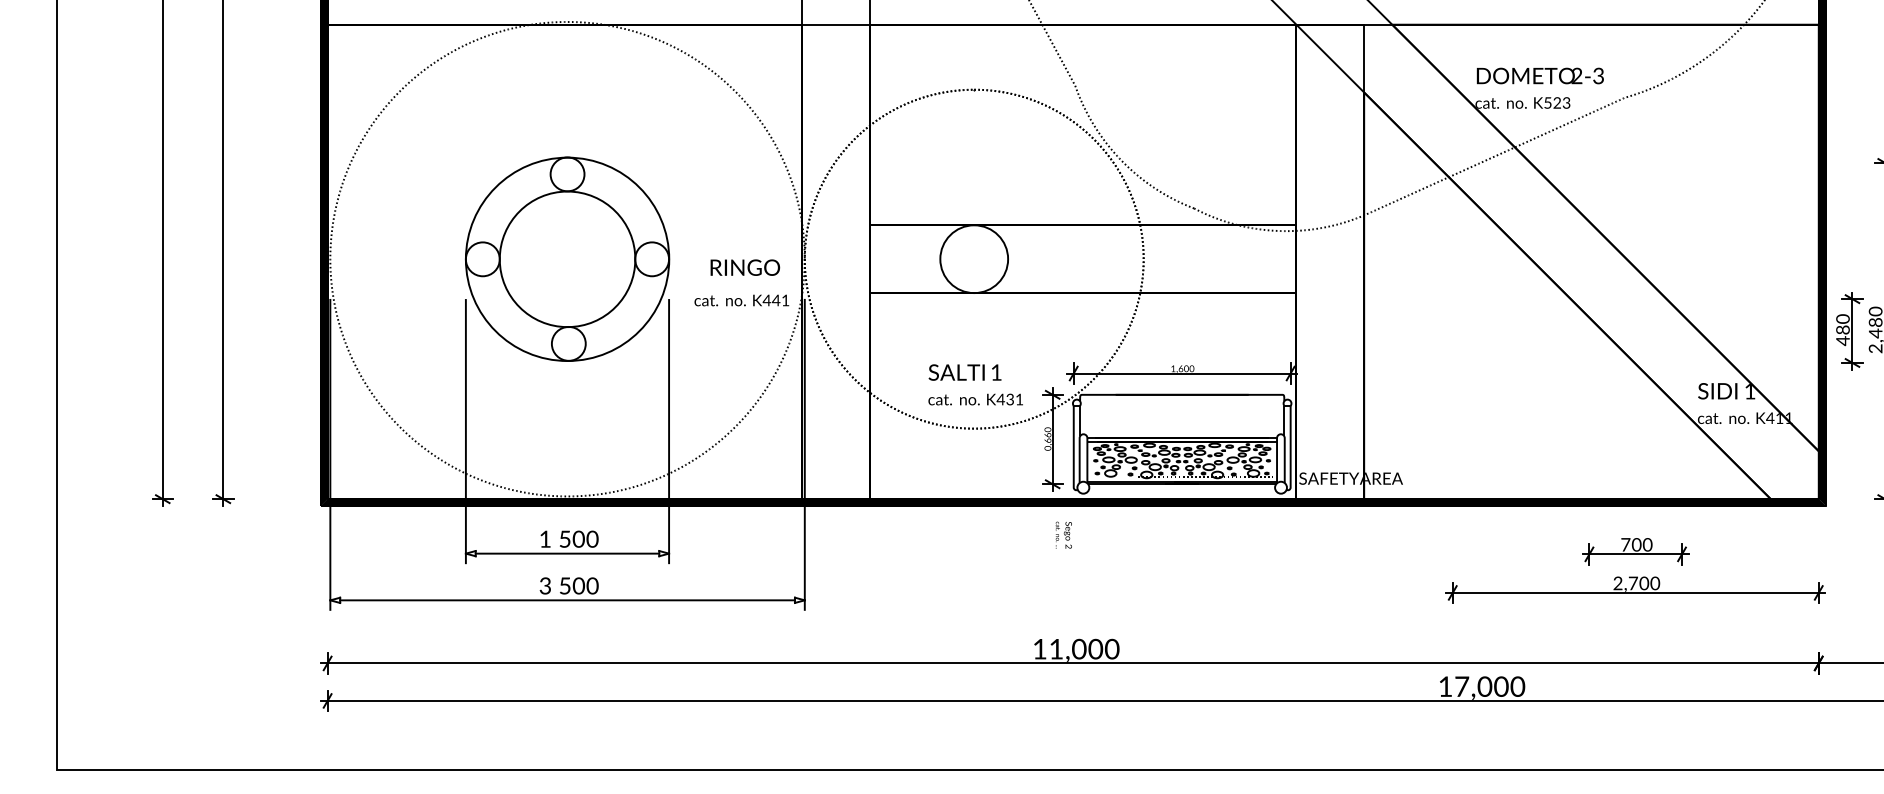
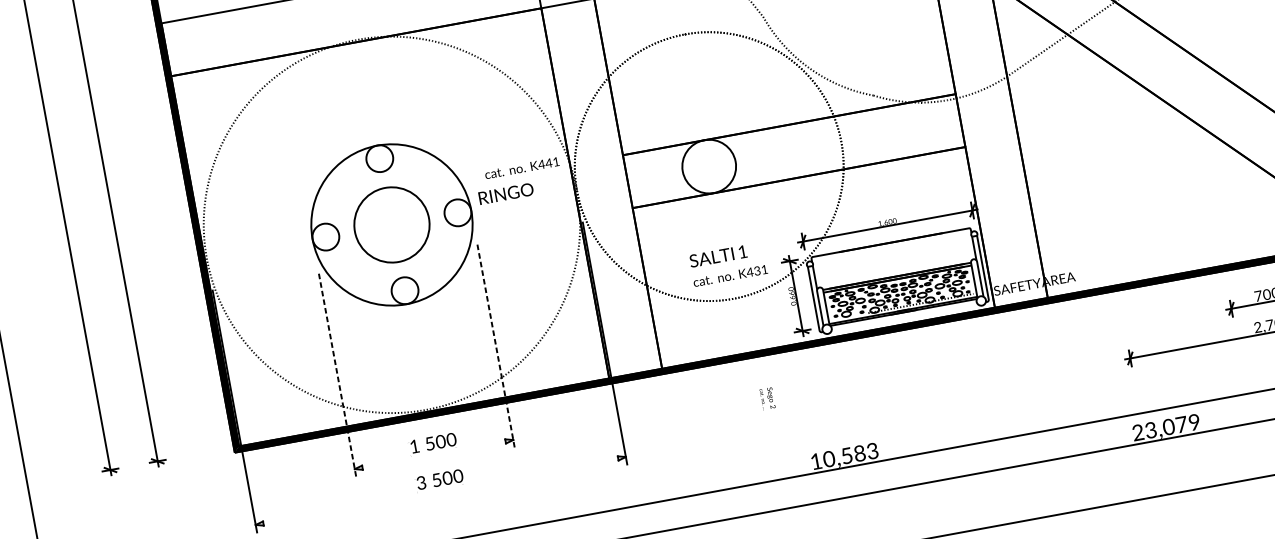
circle: (567, 259) -> (391, 225), size x0.7
text: (745, 267) -> (506, 193), moved
text: (741, 300) -> (521, 168), moved
line: (465, 431) -> (336, 373), solid -> dashed
line: (669, 431) -> (496, 344), solid -> dashed
text: (1063, 534) -> (767, 398), moved
line: (567, 553) -> (434, 454), removed
line: (567, 600) -> (440, 491), removed
text: (1084, 648) -> (850, 454), 11,000 -> 10,583
text: (1481, 686) -> (1166, 427), 17,000 -> 23,079

